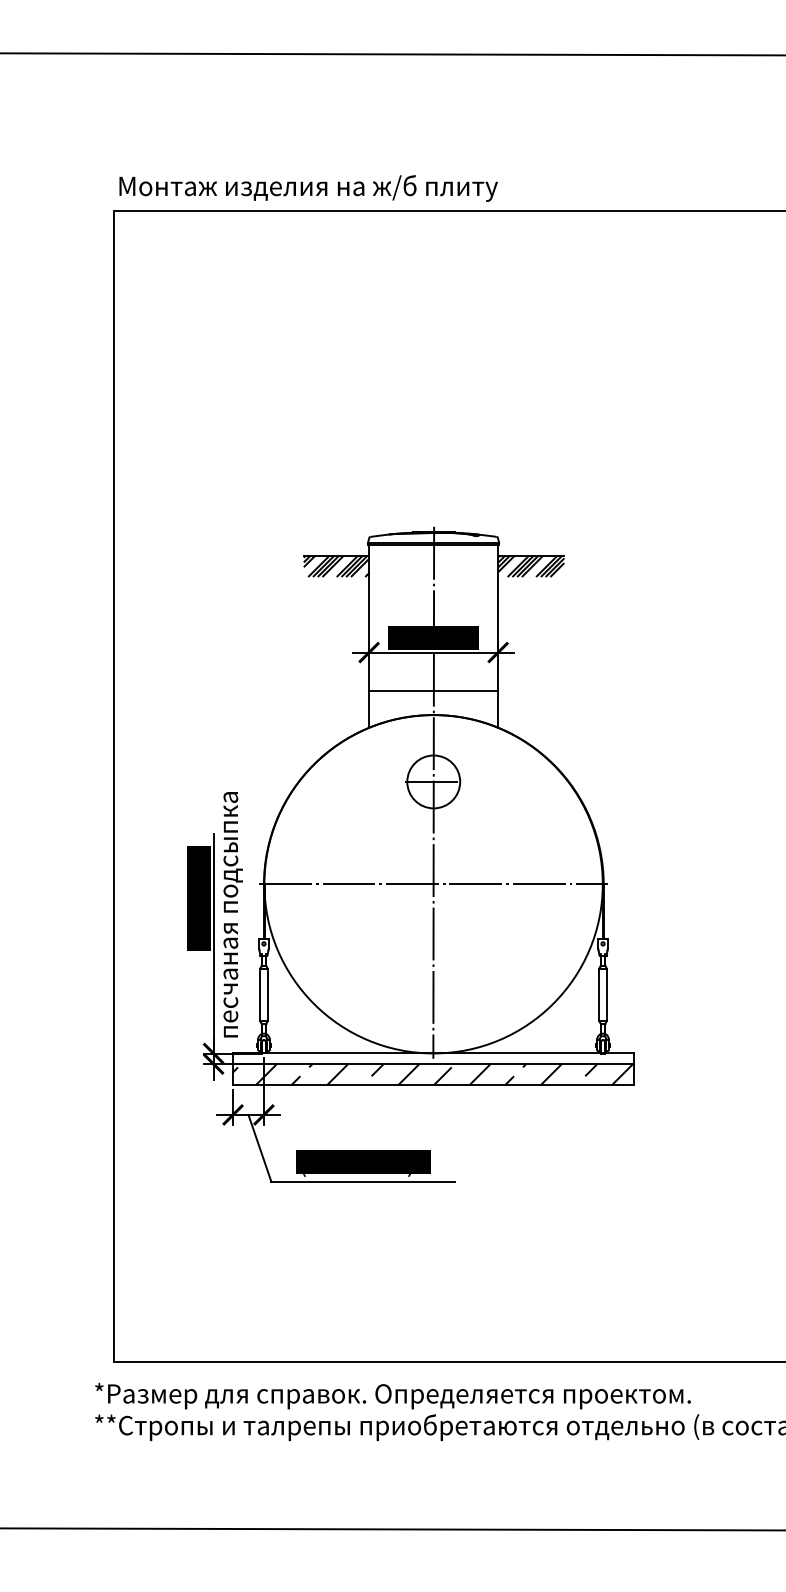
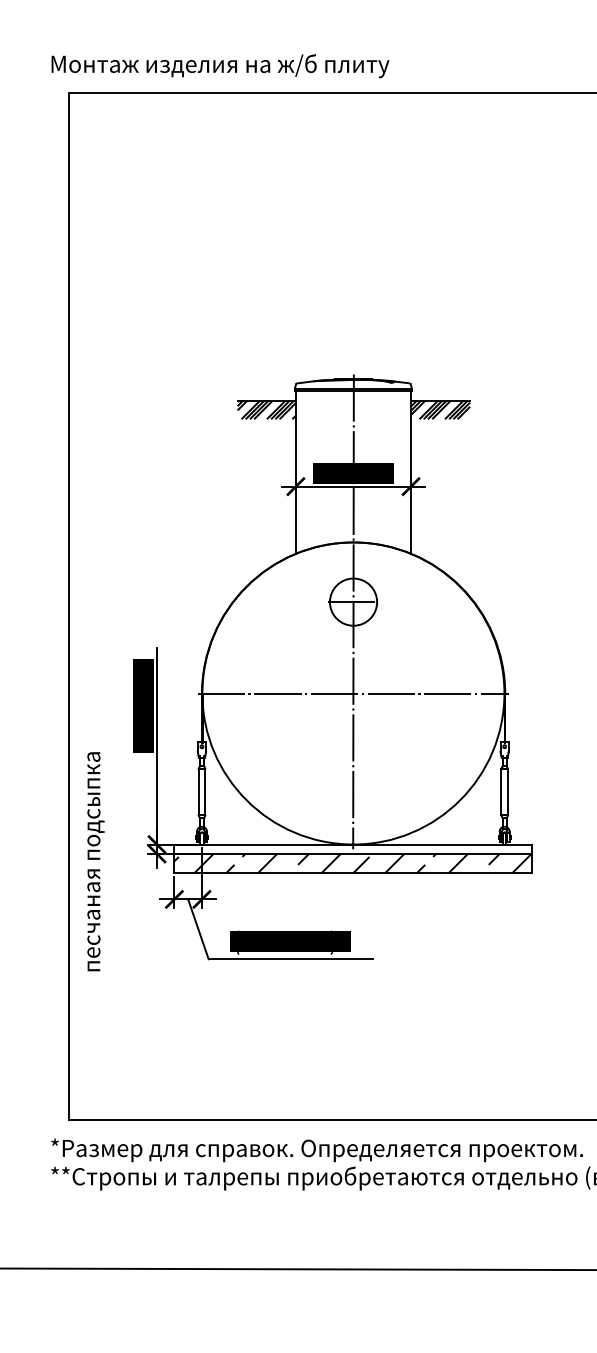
text: (308, 188) -> (220, 66), moved
line: (433, 690) -> (353, 520), removed
text: (232, 914) -> (95, 861), moved

